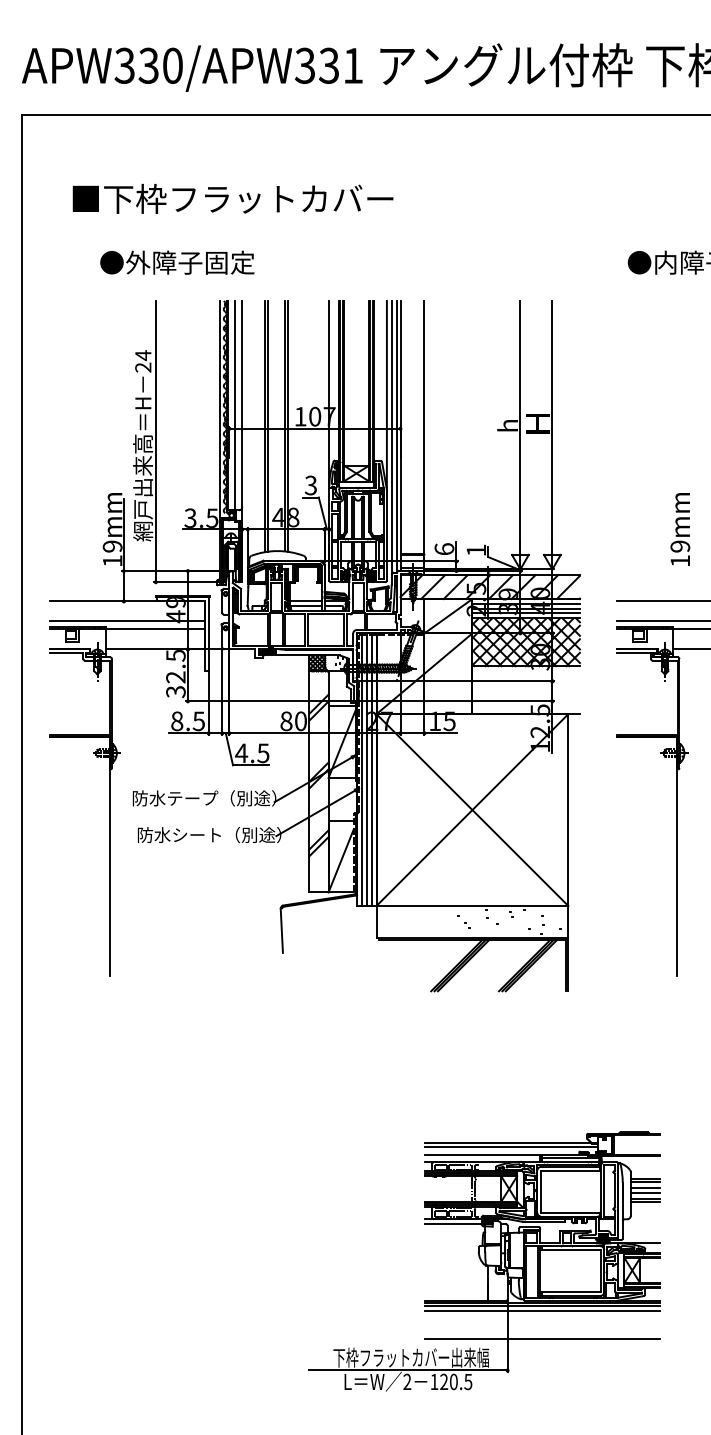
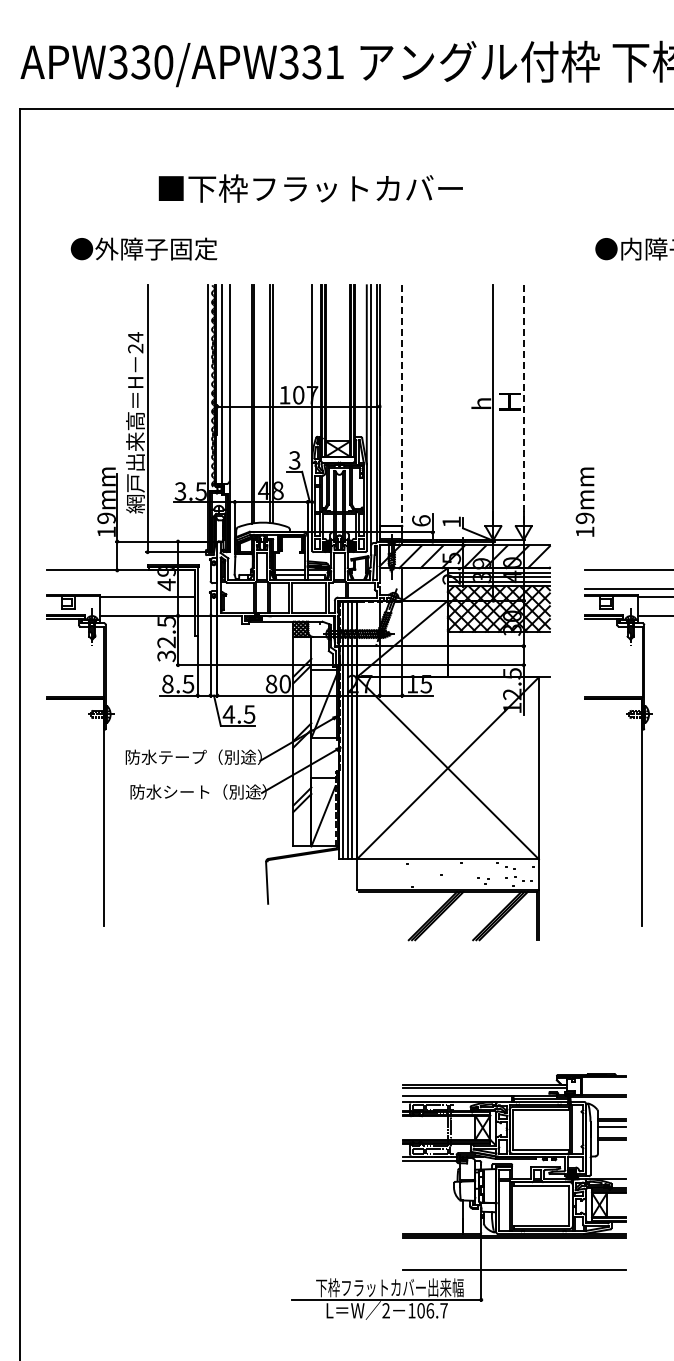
text: (232, 198) -> (310, 188), moved
text: (176, 262) -> (143, 248), moved
line: (552, 427) -> (523, 405), solid -> dashed
line: (424, 436) -> (402, 413), solid -> dashed
text: (679, 528) -> (584, 501), moved
line: (127, 621) -> (120, 589), removed
line: (644, 1192) -> (611, 1131), removed
line: (541, 1311) -> (513, 1243), removed
text: (456, 1381) -> (432, 1310), 120.5 -> 106.7

